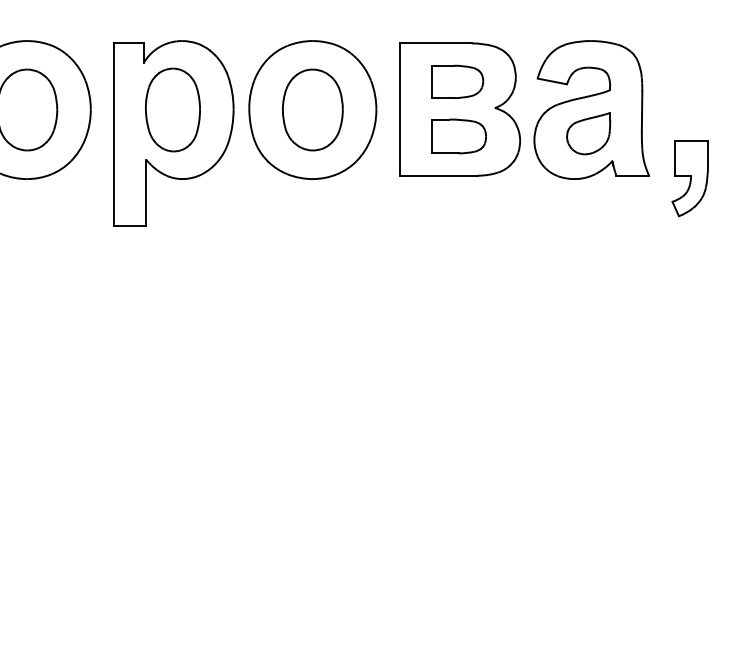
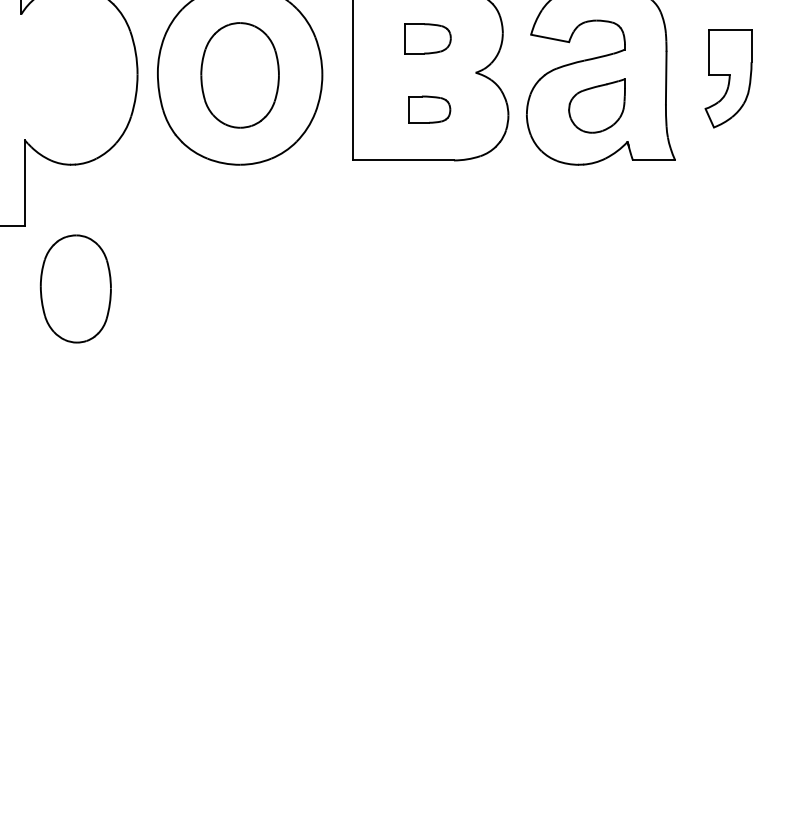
part: (457, 81) -> (427, 38), size x0.7
part: (172, 109) -> (75, 288), moved
part: (458, 136) -> (428, 109), size x0.6
part: (689, 178) -> (727, 78), moved

